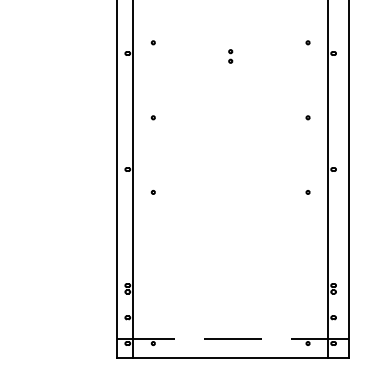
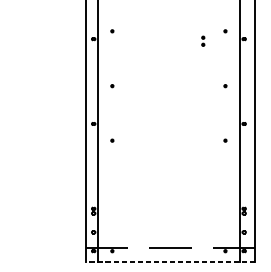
part: (230, 56) -> (203, 41), moved
line: (233, 358) -> (170, 262), solid -> dashed

